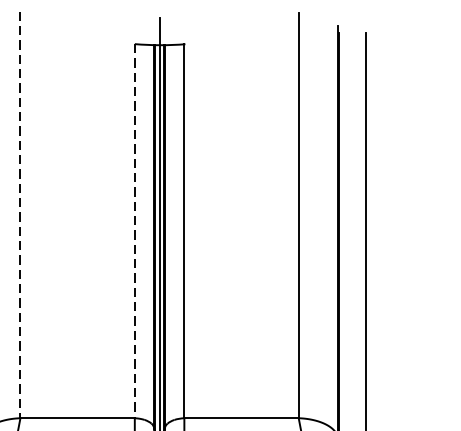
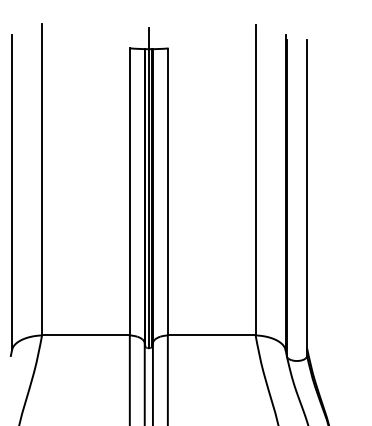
line: (21, 215) -> (42, 179), dashed -> solid
line: (134, 230) -> (129, 191), dashed -> solid

